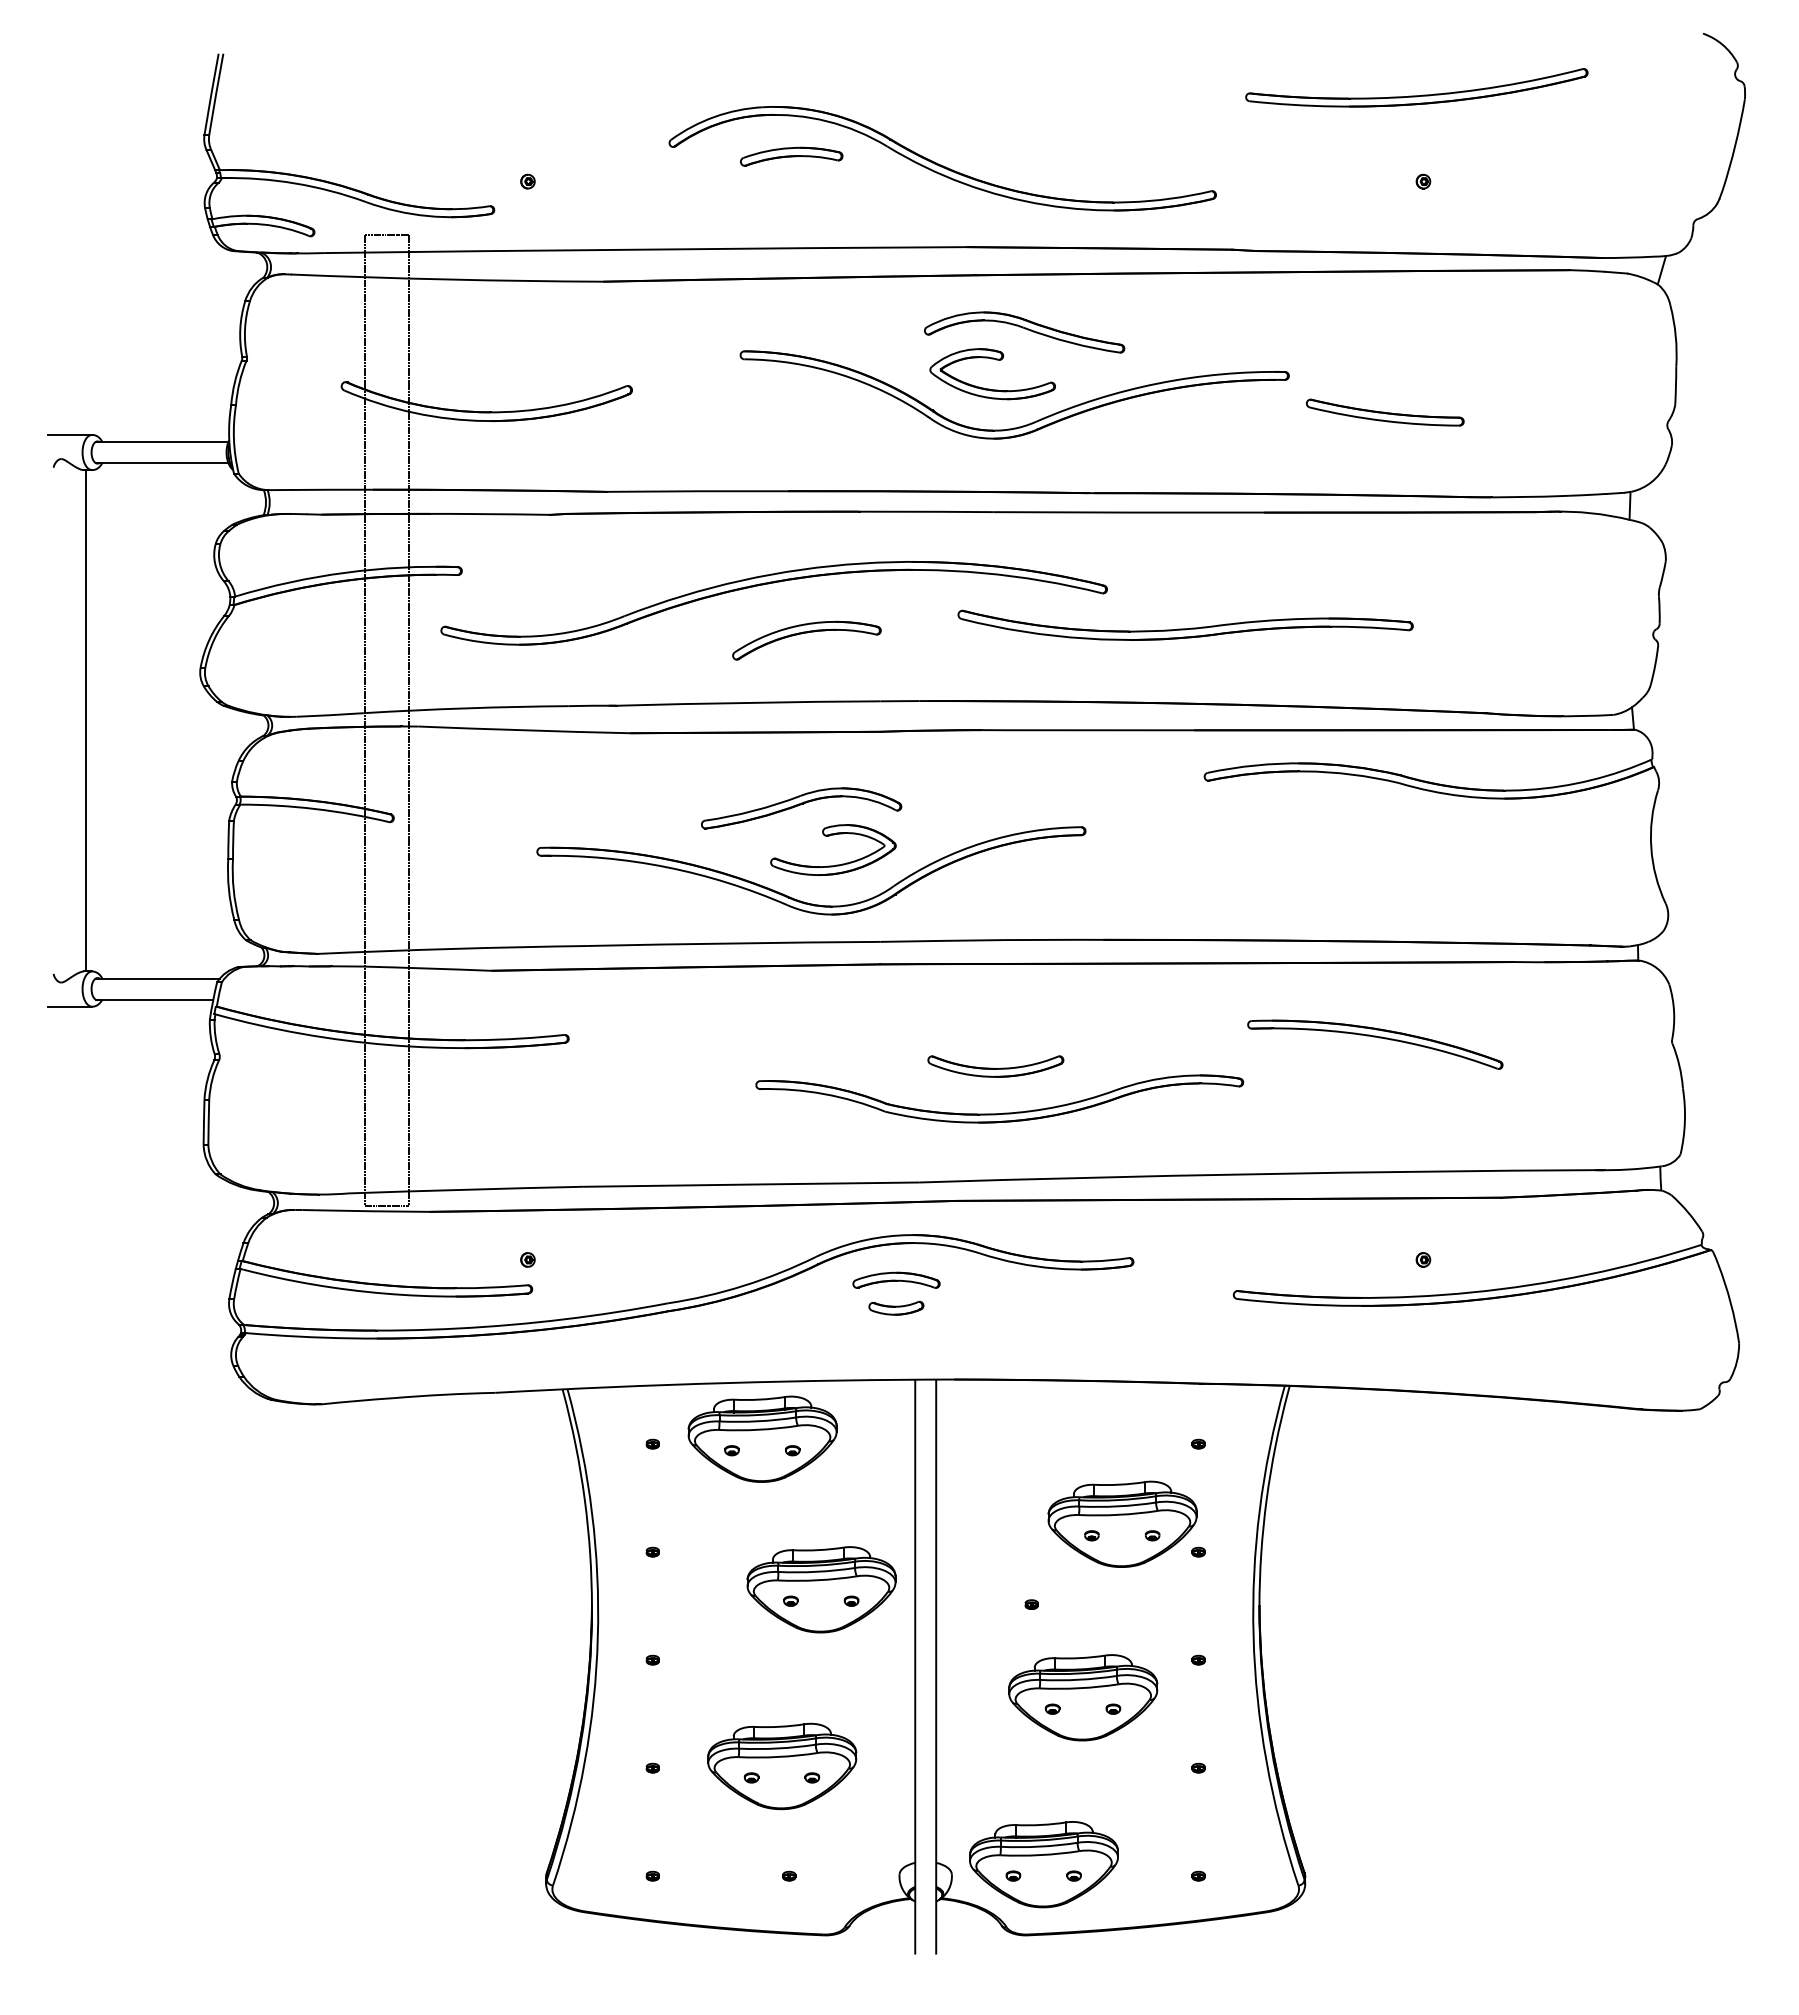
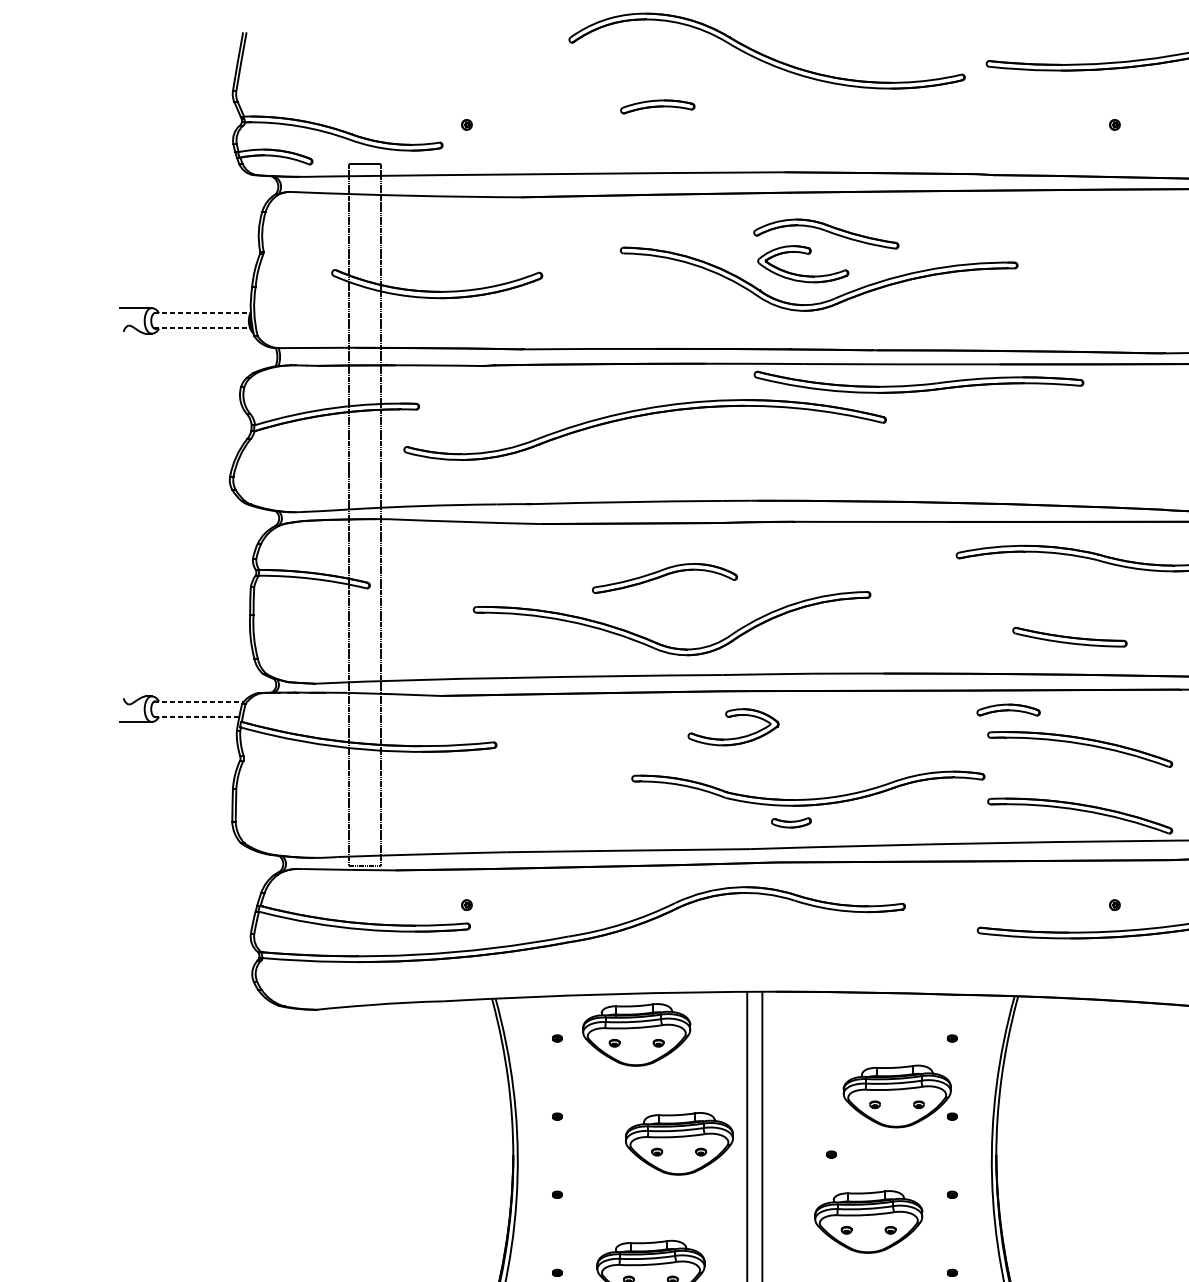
part: (941, 164) -> (766, 55), moved
part: (1384, 412) -> (1069, 637), moved
line: (162, 442) -> (202, 313), solid -> dashed
line: (162, 462) -> (202, 328), solid -> dashed
part: (1185, 624) -> (918, 381), moved
part: (806, 633) -> (668, 451), removed
line: (86, 720) -> (147, 514), removed
part: (829, 836) -> (730, 717), moved
line: (158, 978) -> (199, 701), solid -> dashed
line: (154, 999) -> (196, 716), solid -> dashed
part: (995, 1066) -> (805, 765), removed
part: (1375, 1129) -> (1080, 810), added
part: (896, 1279) -> (1008, 709), moved
part: (896, 1307) -> (791, 822), moved

